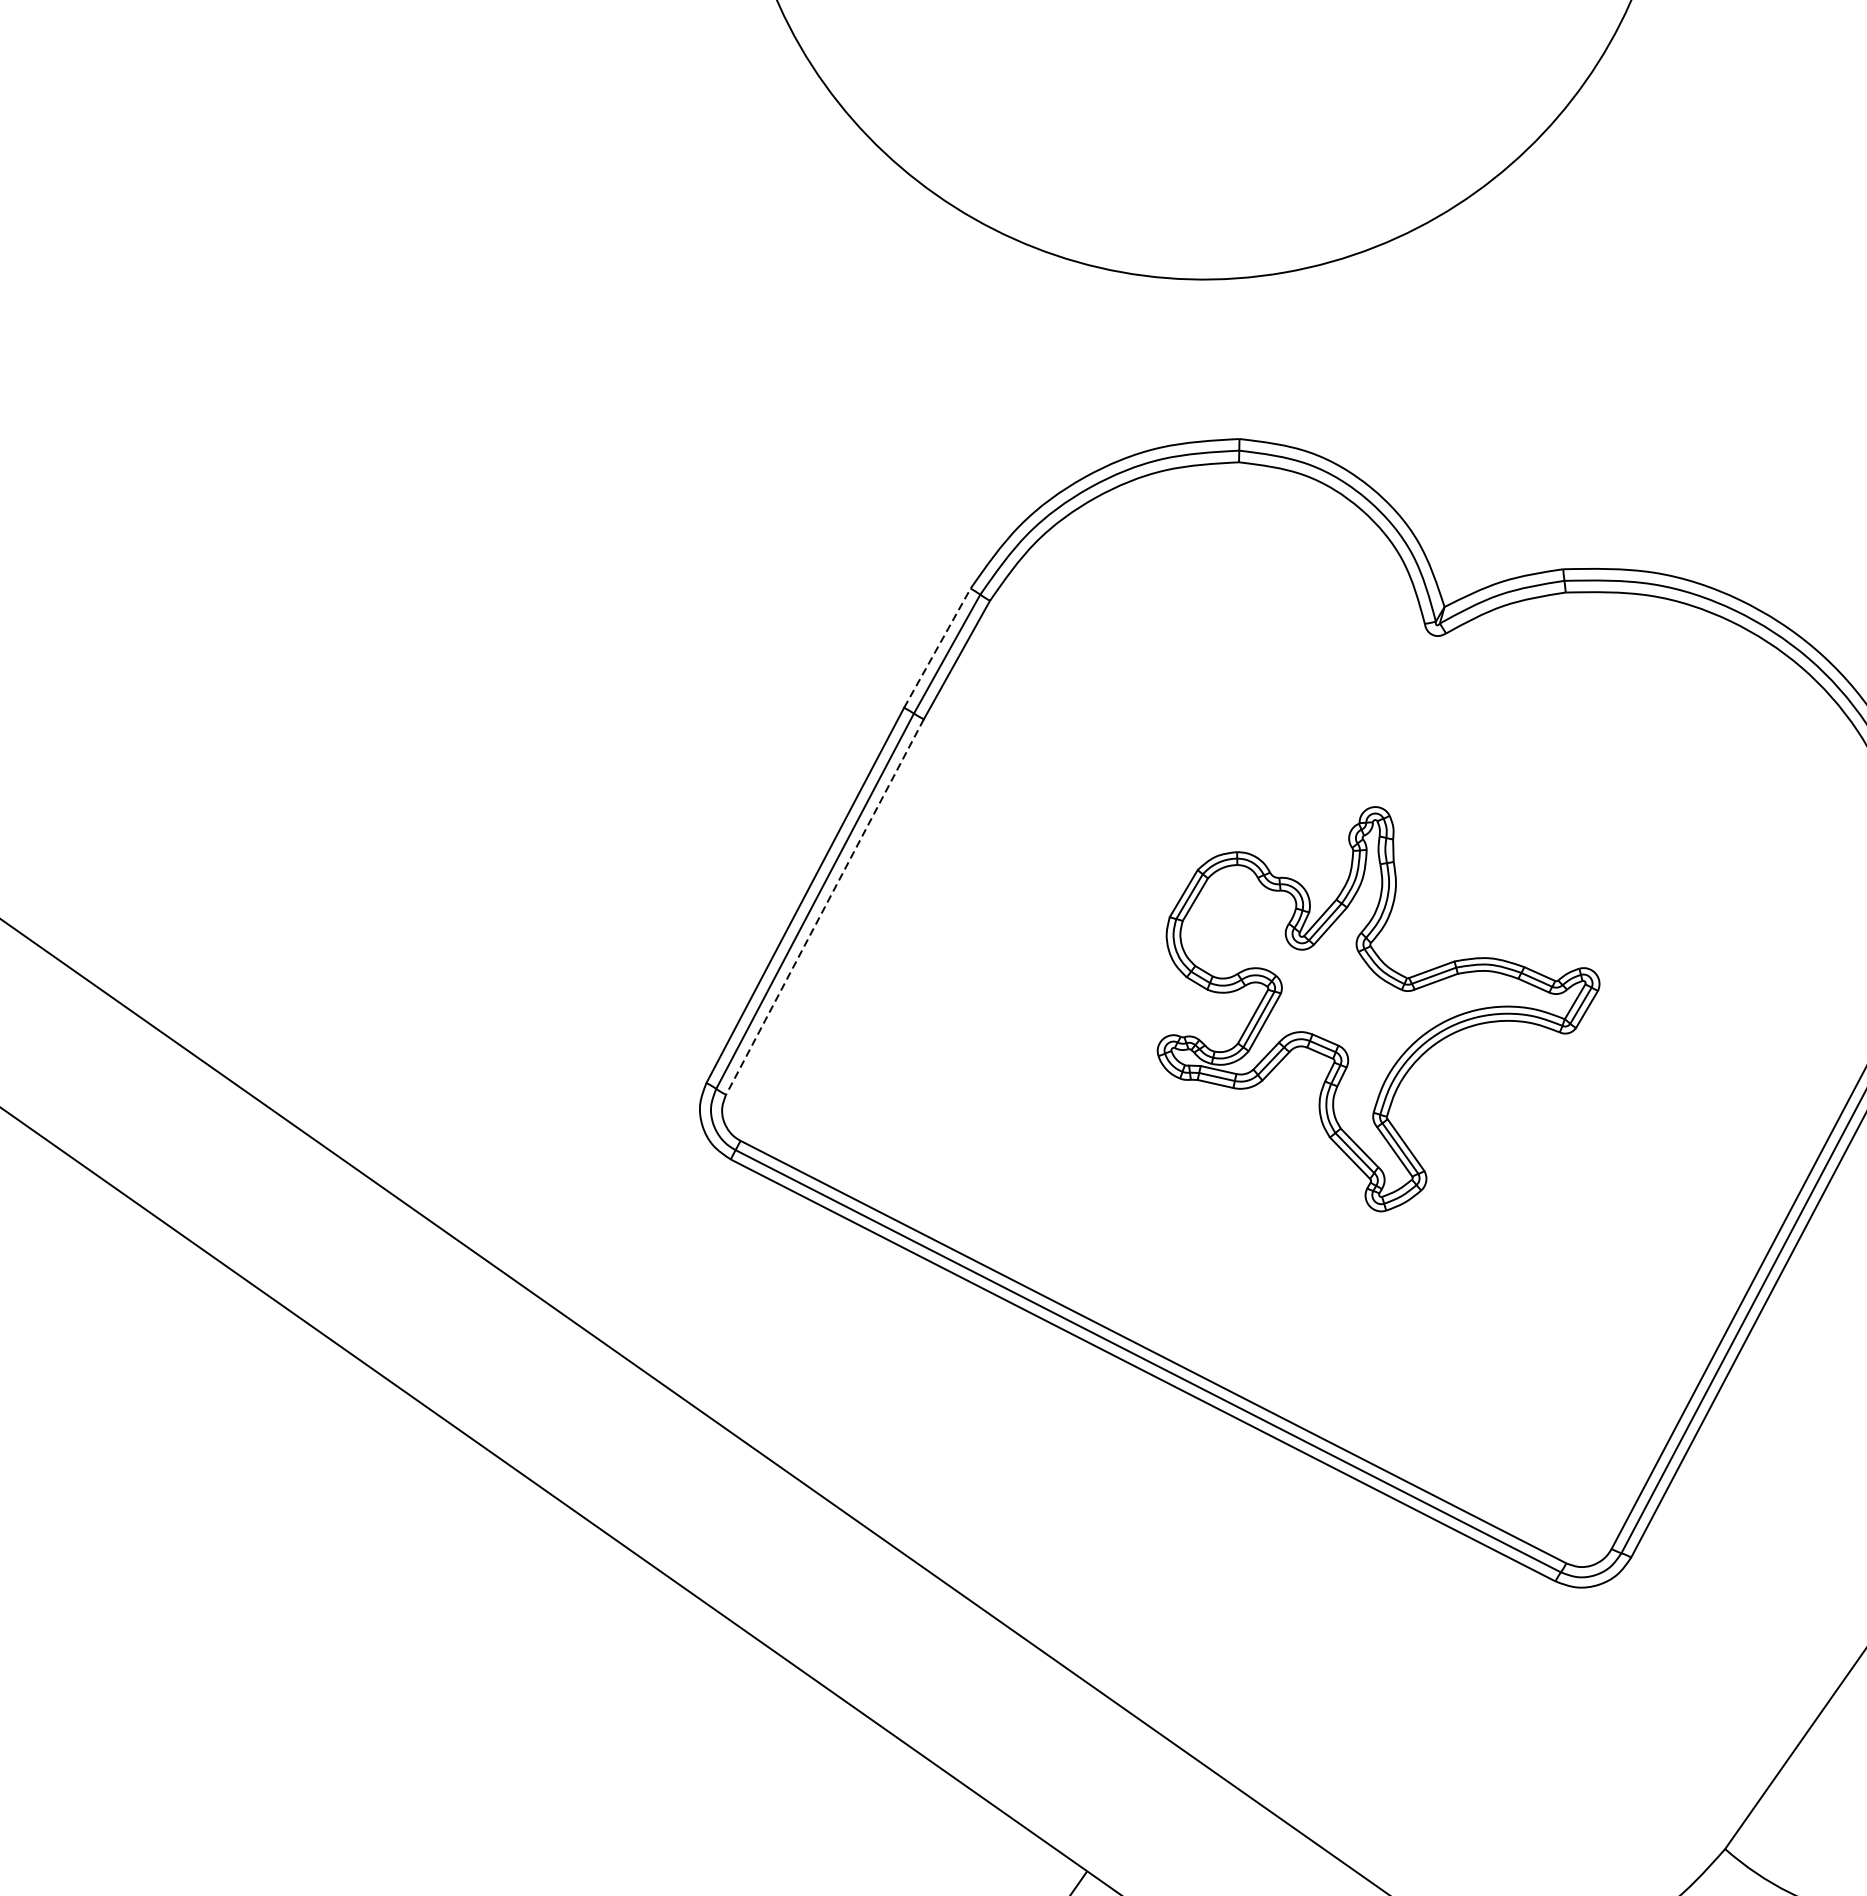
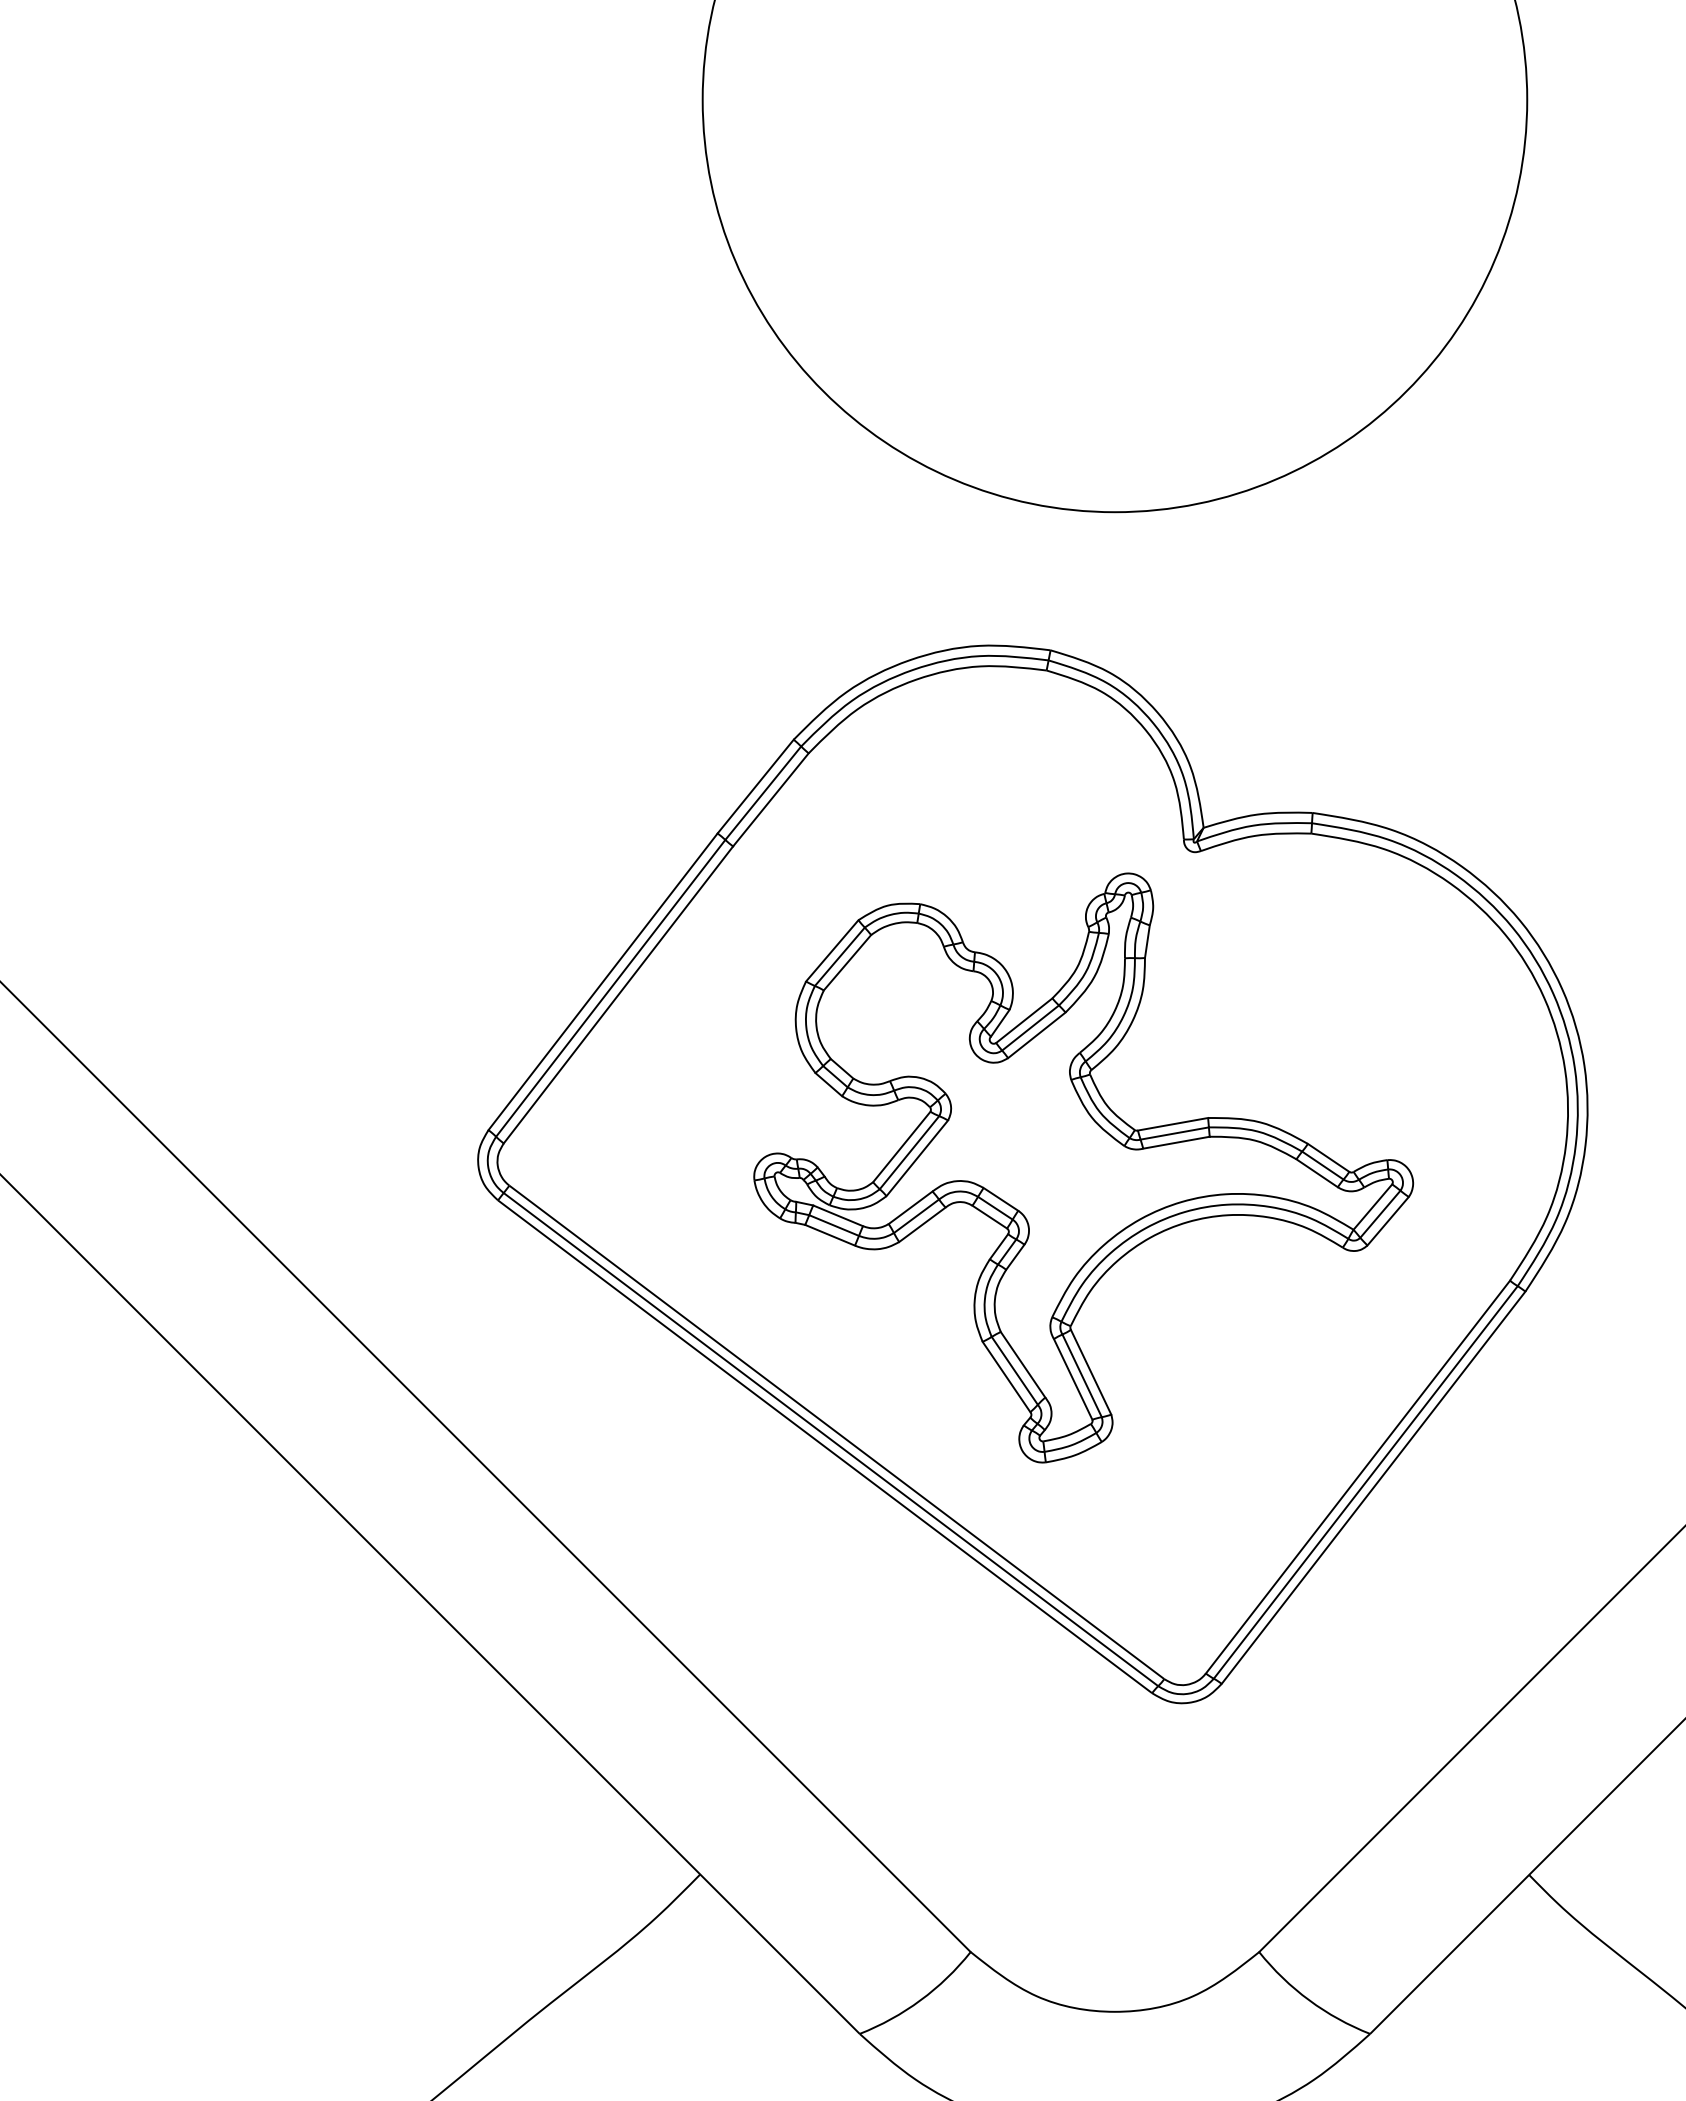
line: (938, 647) -> (756, 786), dashed -> solid
line: (824, 906) -> (618, 994), dashed -> solid
part: (1376, 1008) -> (1083, 1167), size x1.67

